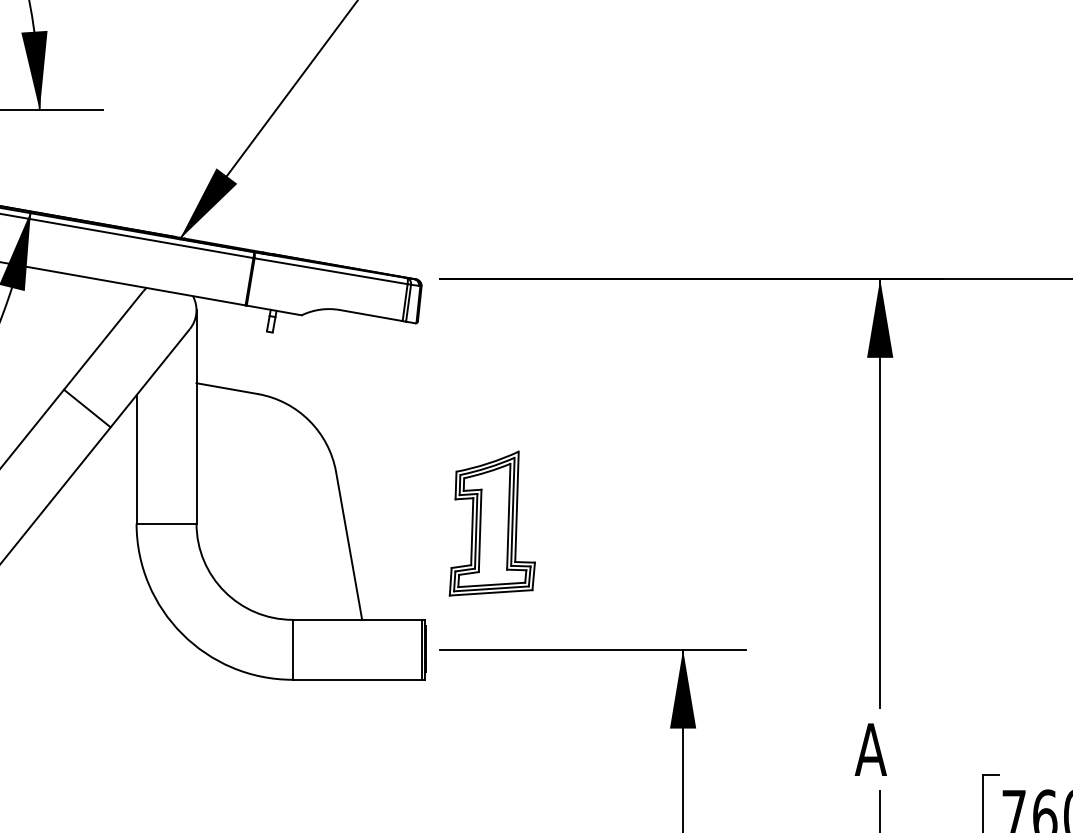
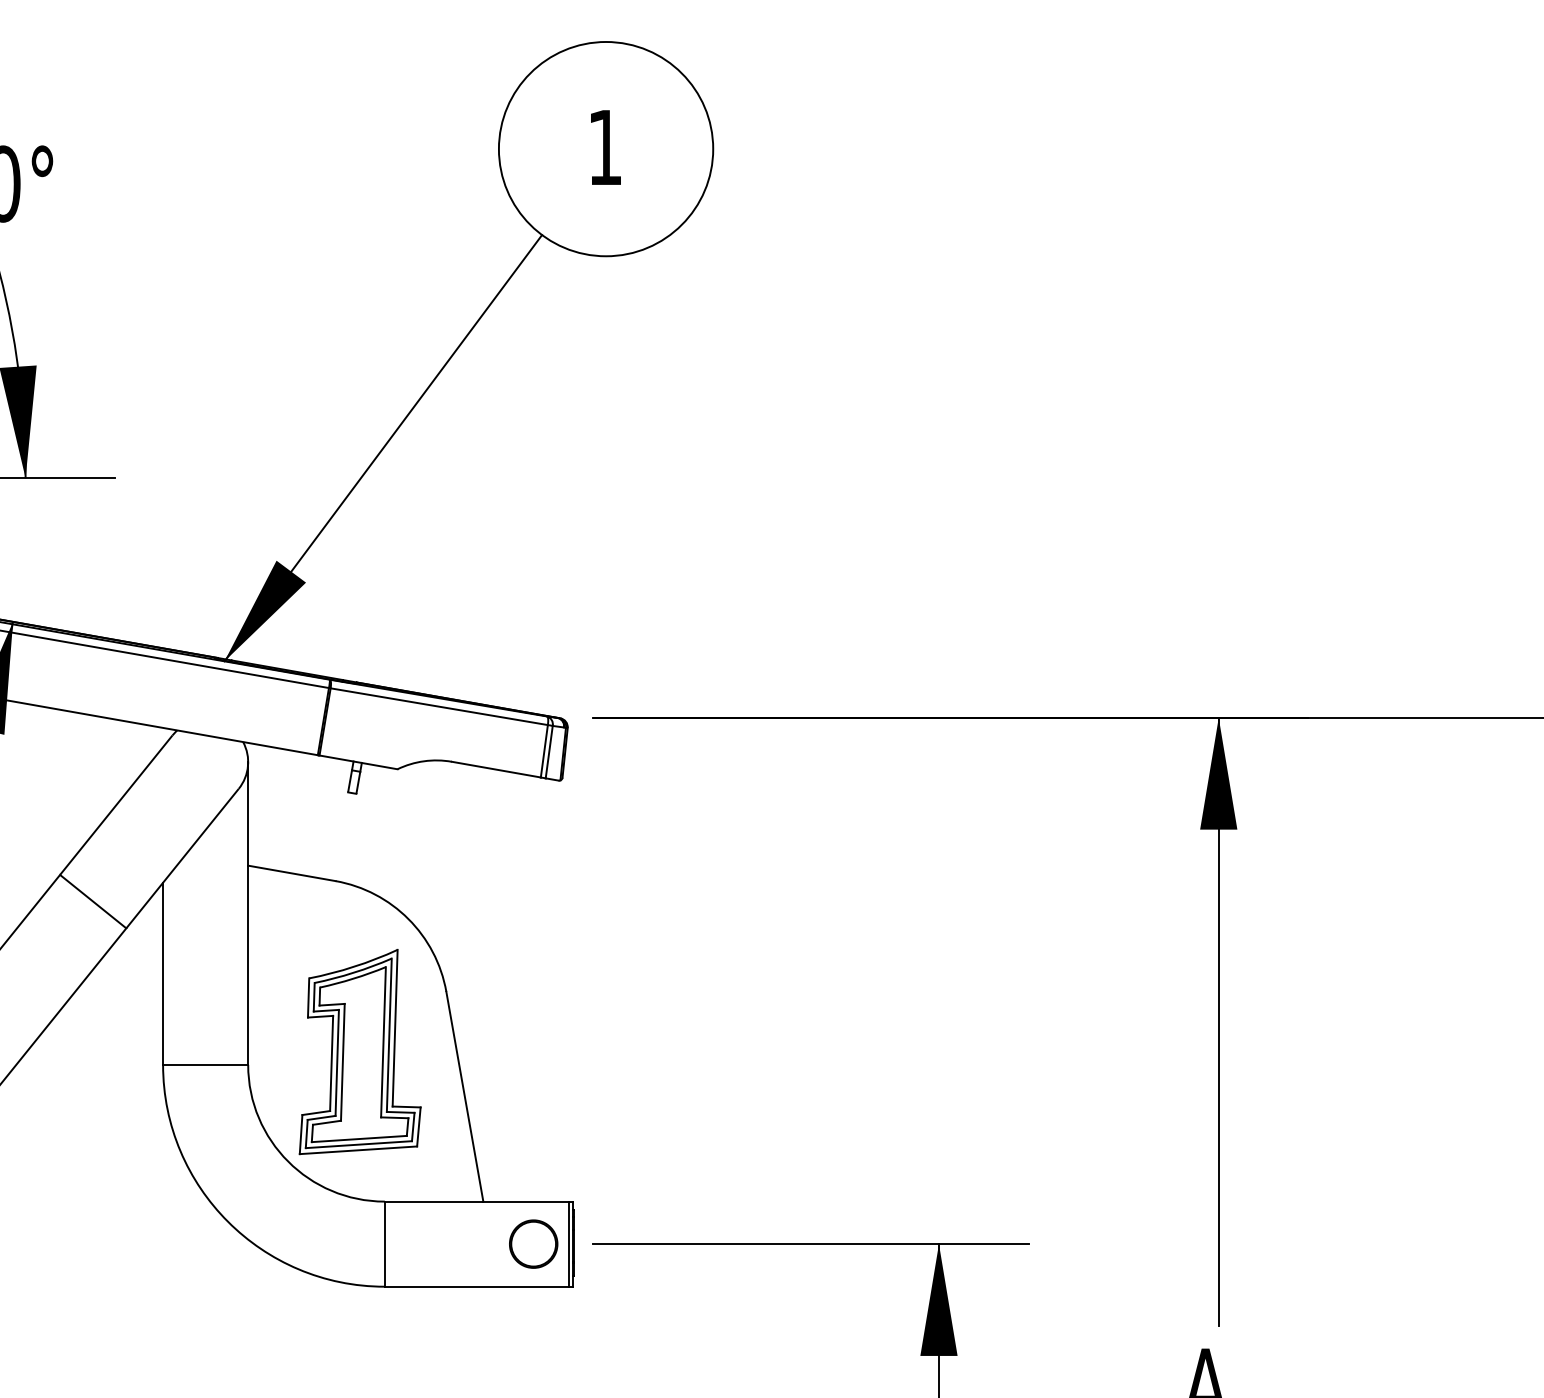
part: (491, 523) -> (359, 1052), moved
part: (397, 649) -> (533, 1243), added

